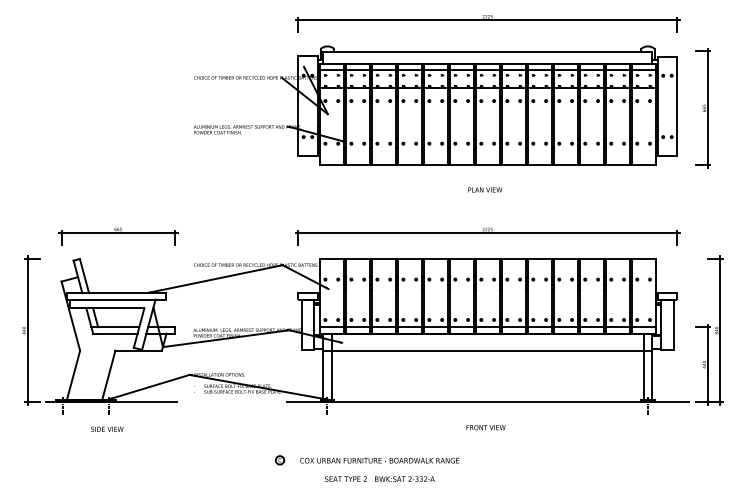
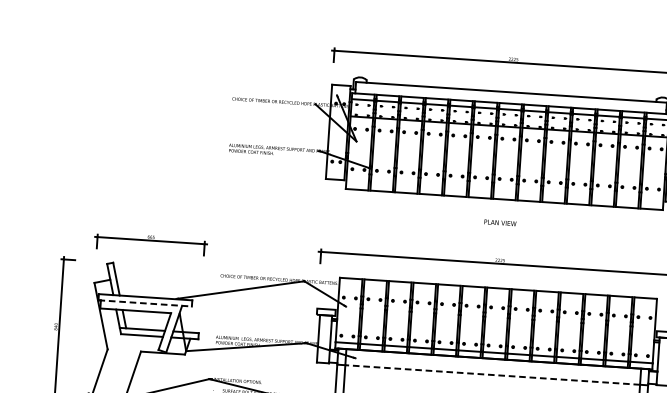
line: (116, 299) -> (145, 303), solid -> dashed
line: (487, 350) -> (492, 374), solid -> dashed

